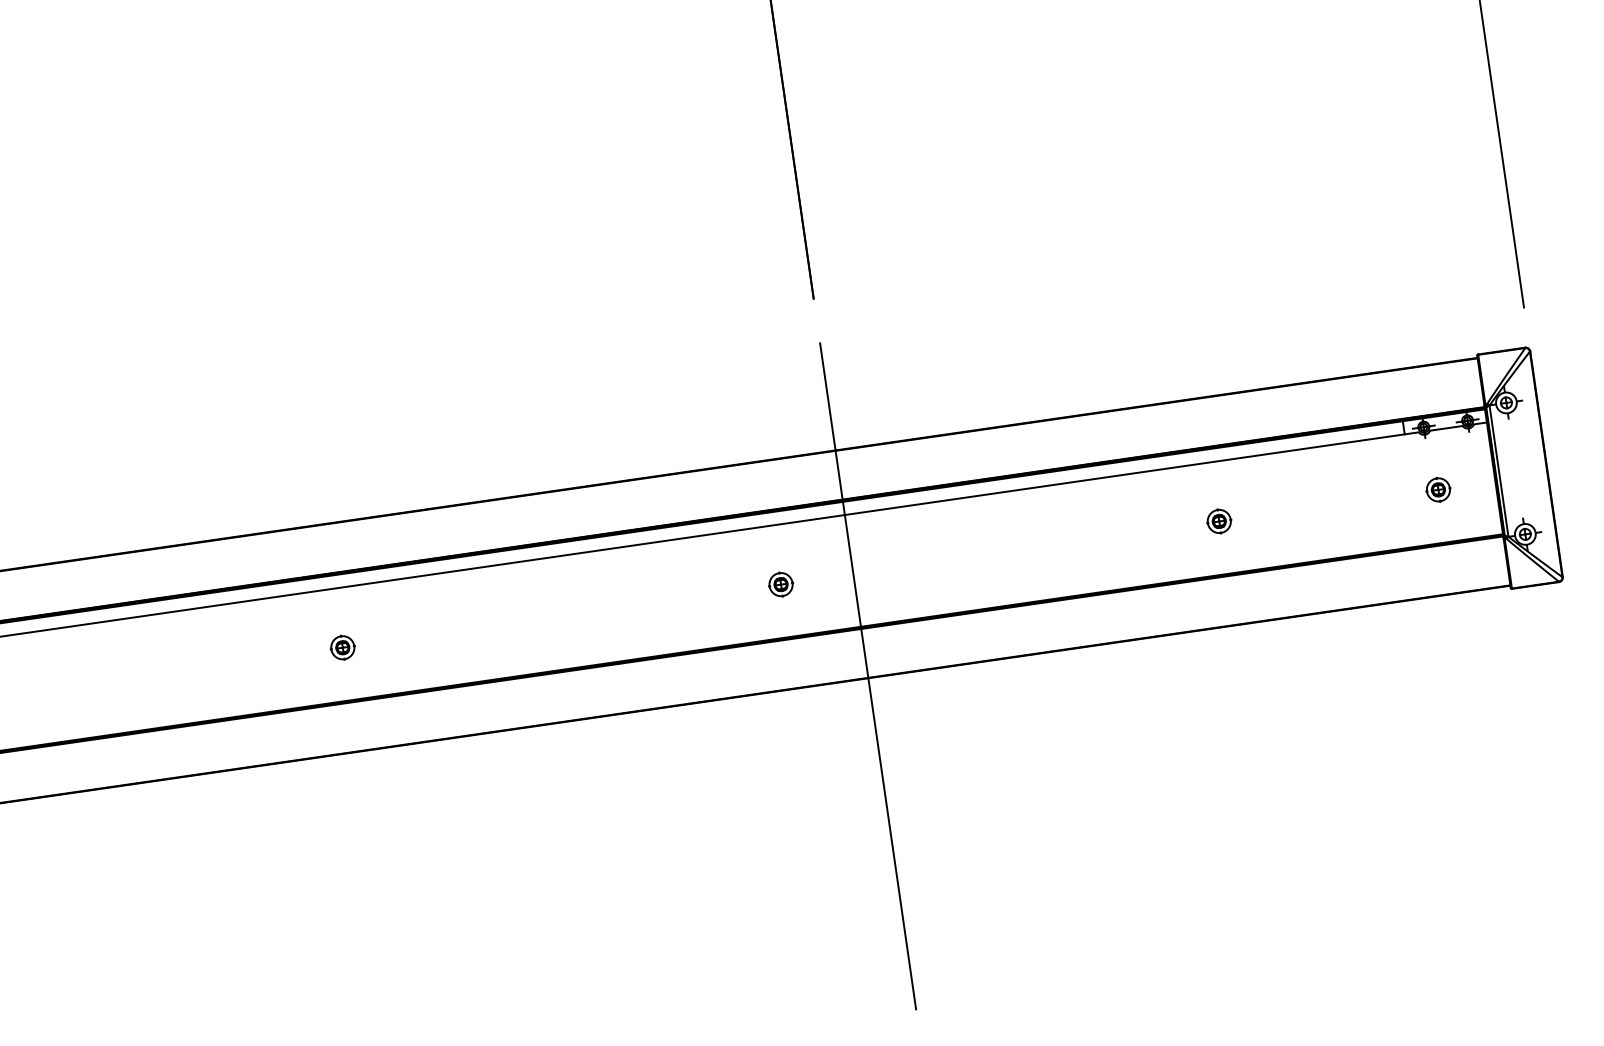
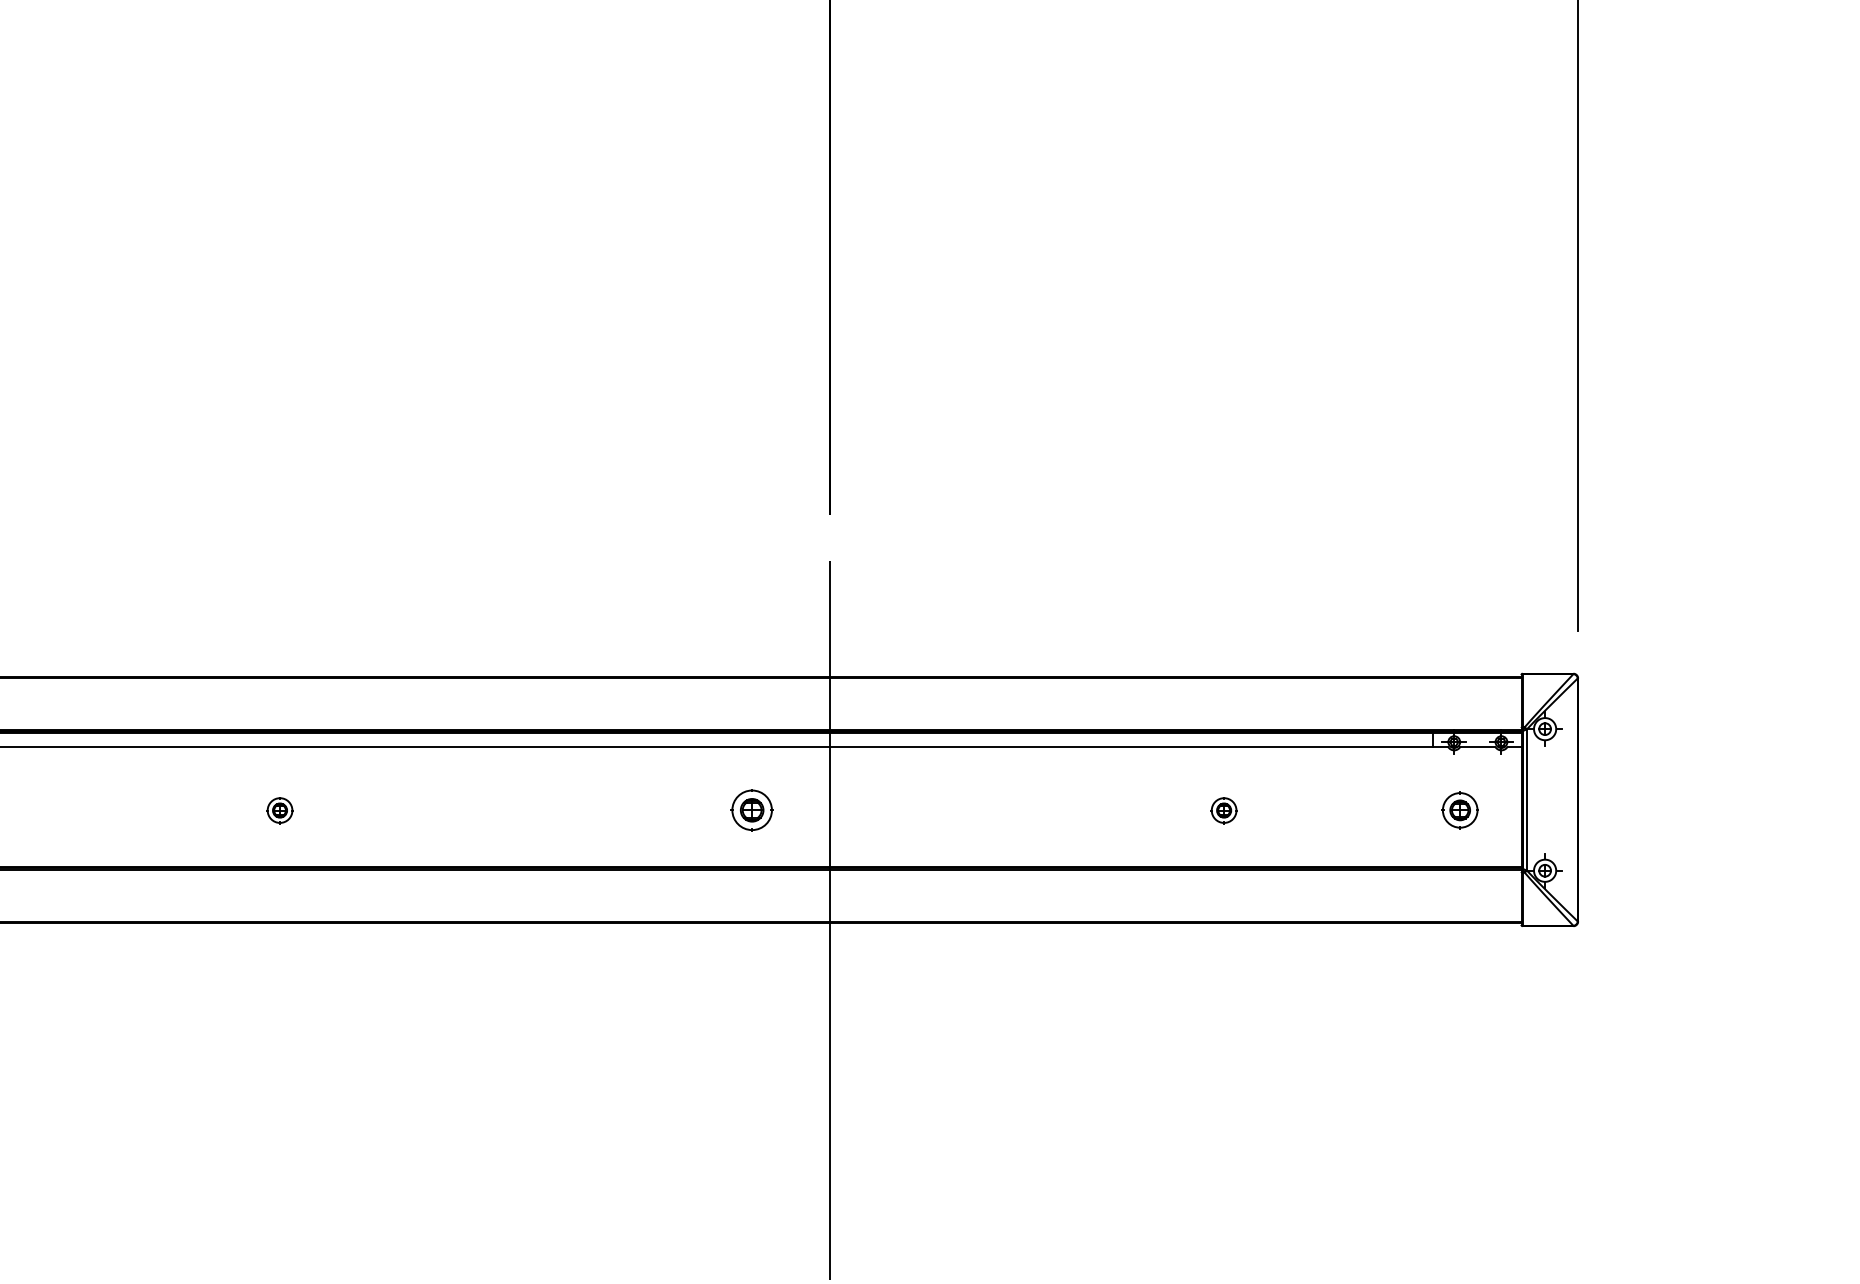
part: (1437, 489) -> (1459, 810), size x1.4
part: (780, 584) -> (751, 810), size x1.6

